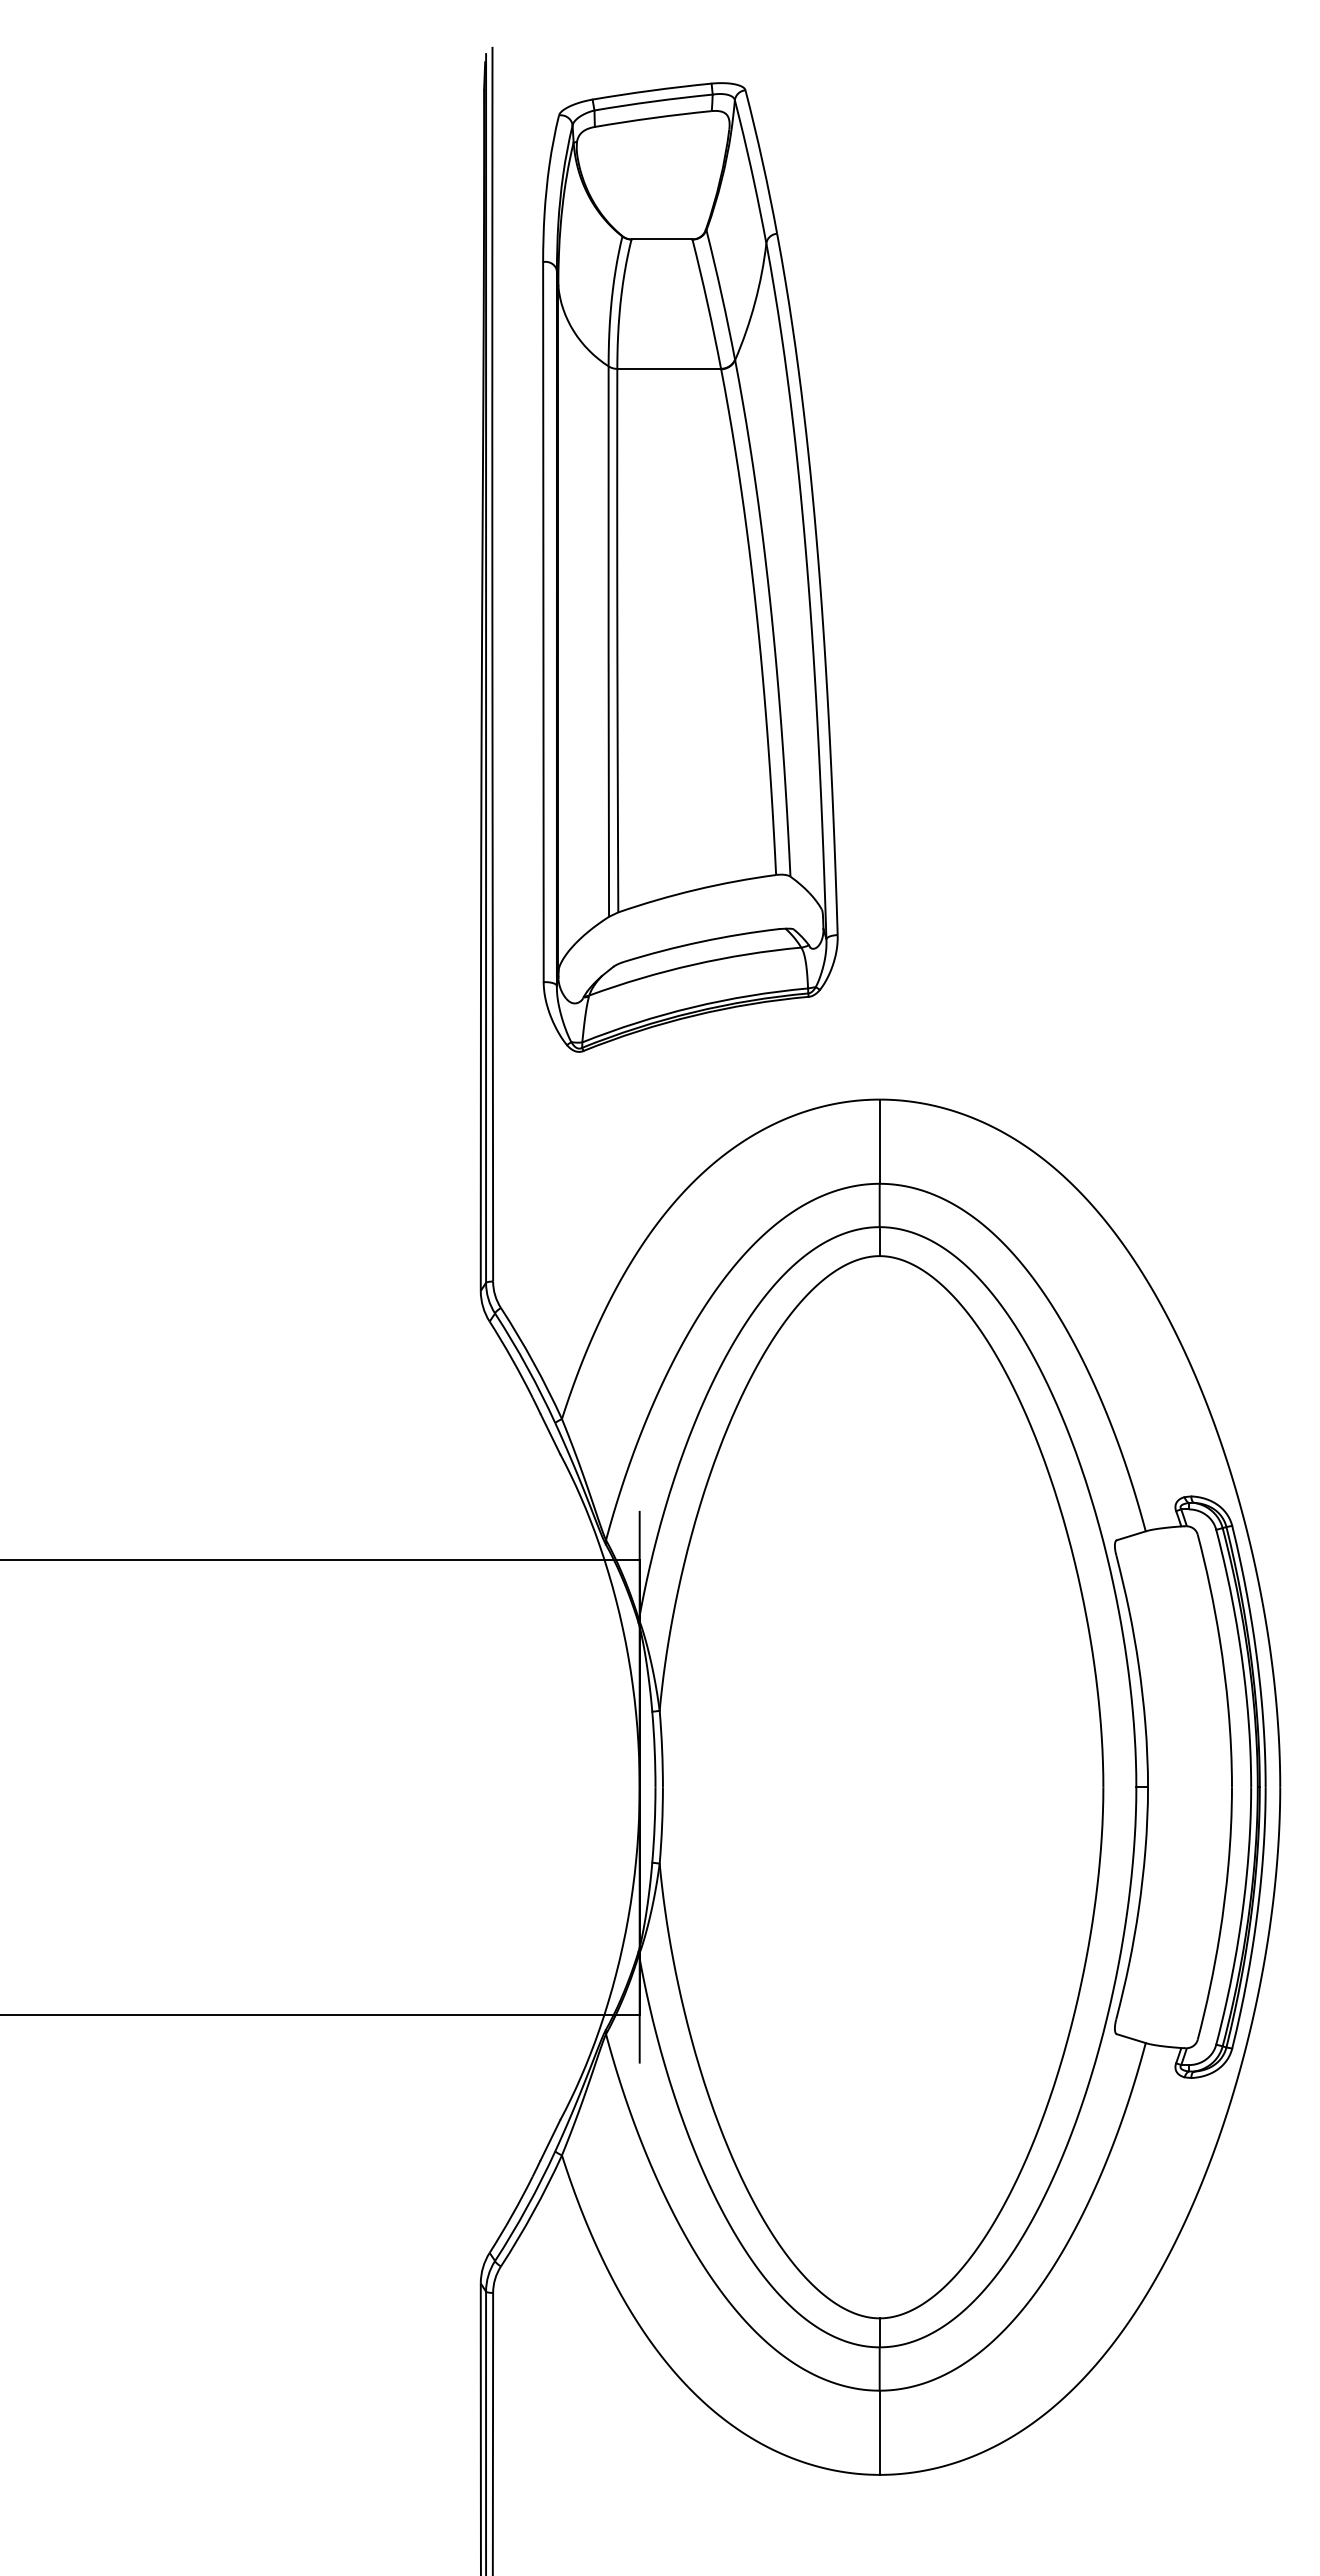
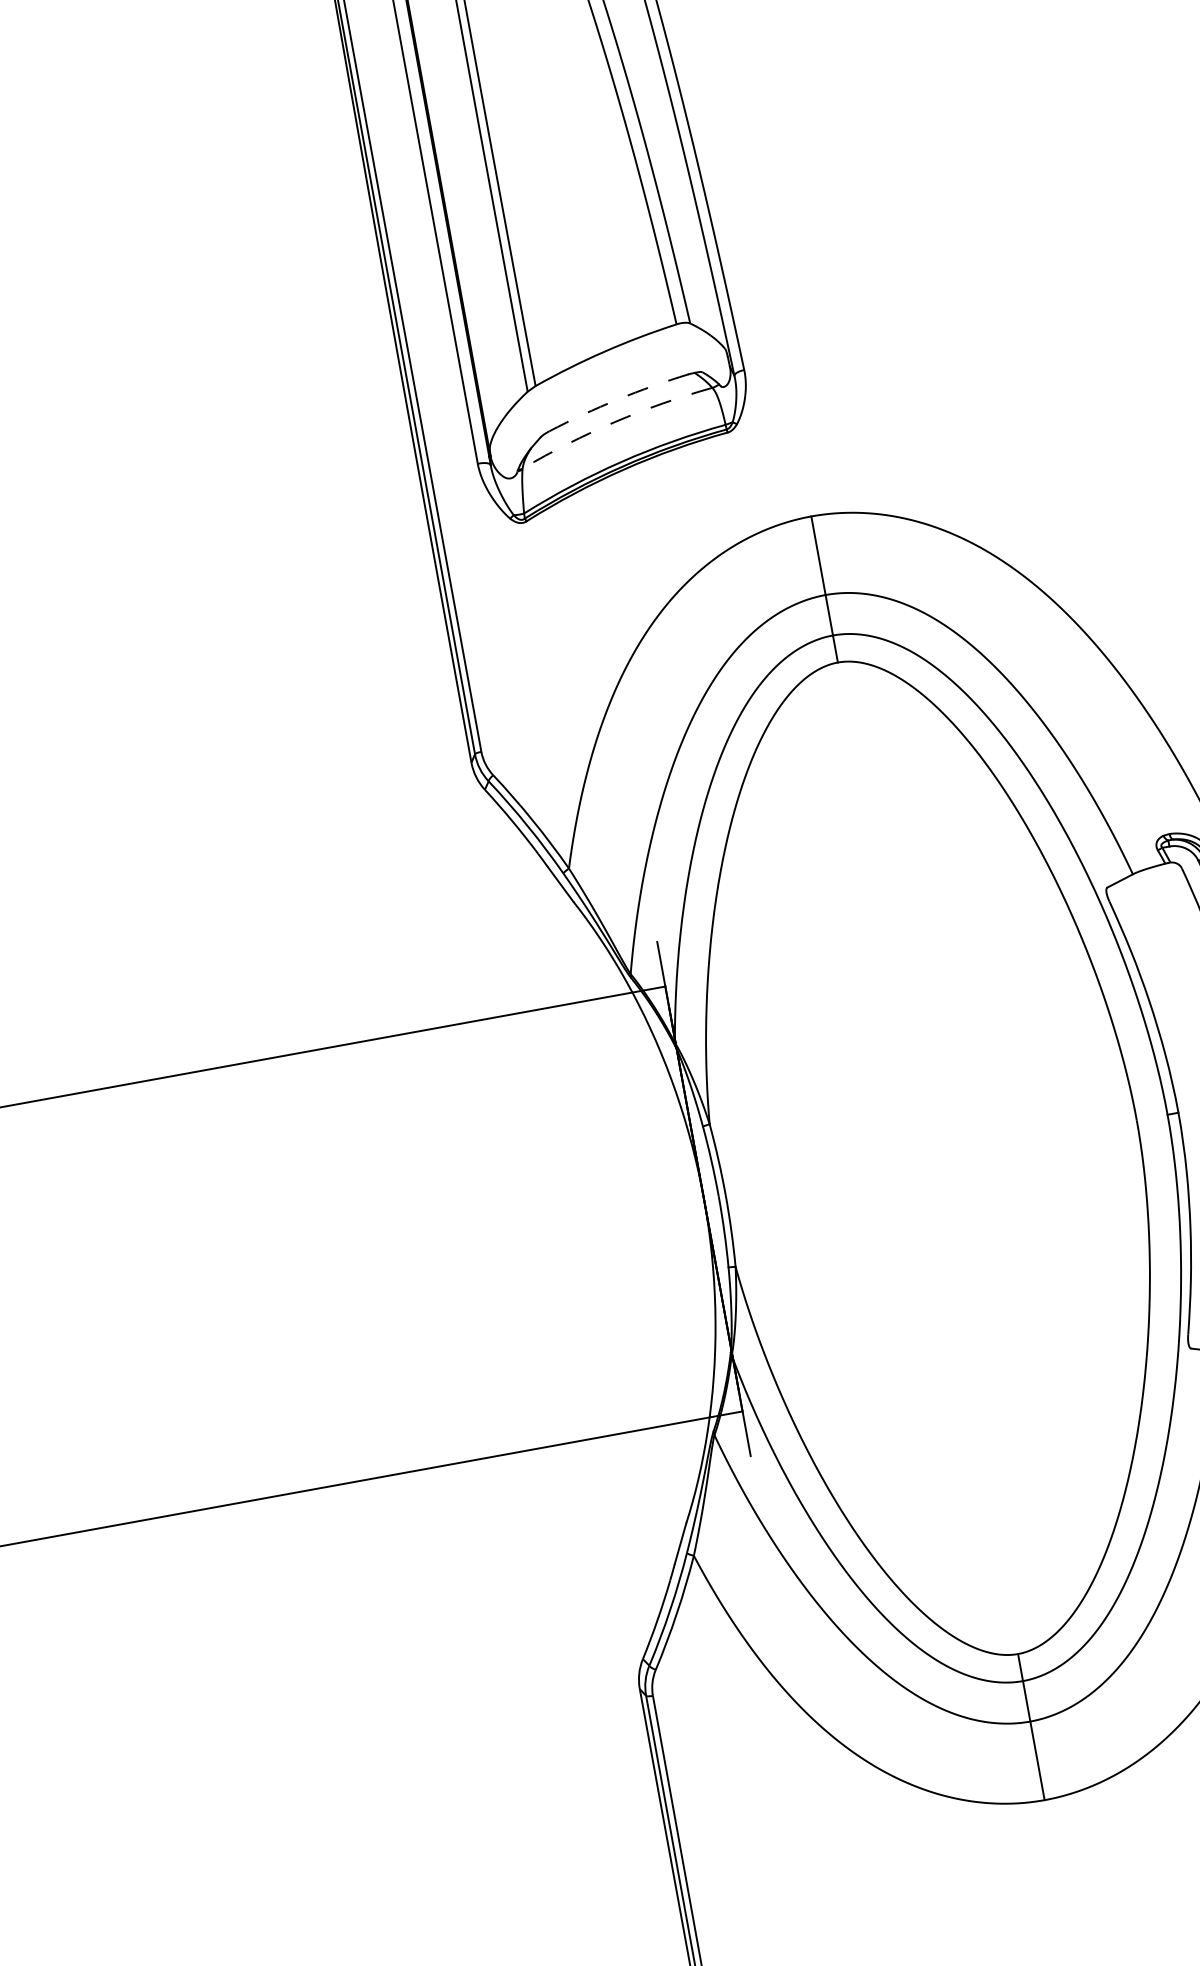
arc: (701, 941) -> (618, 399), solid -> dashed
arc: (693, 964) -> (614, 421), solid -> dashed

